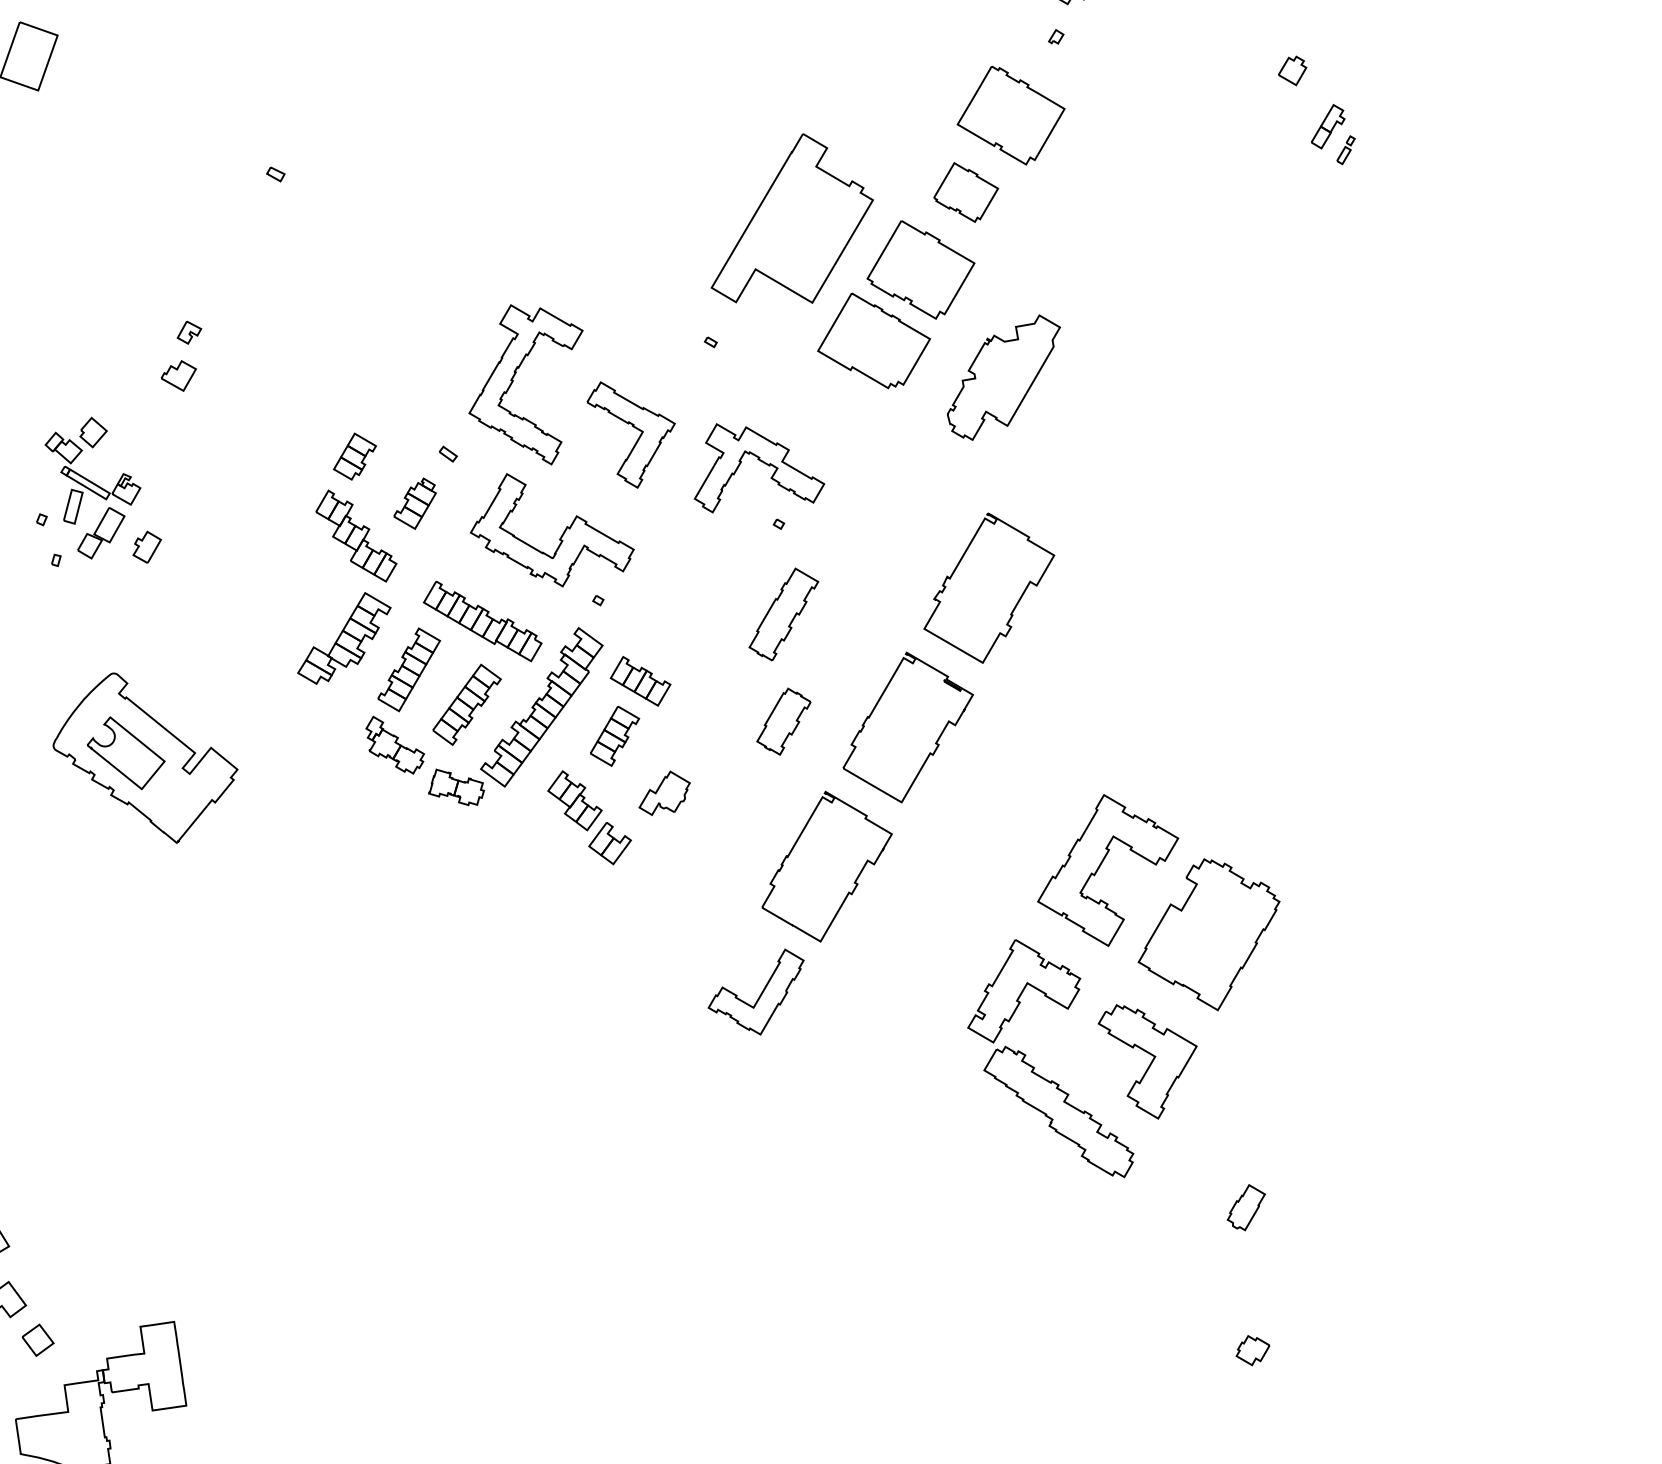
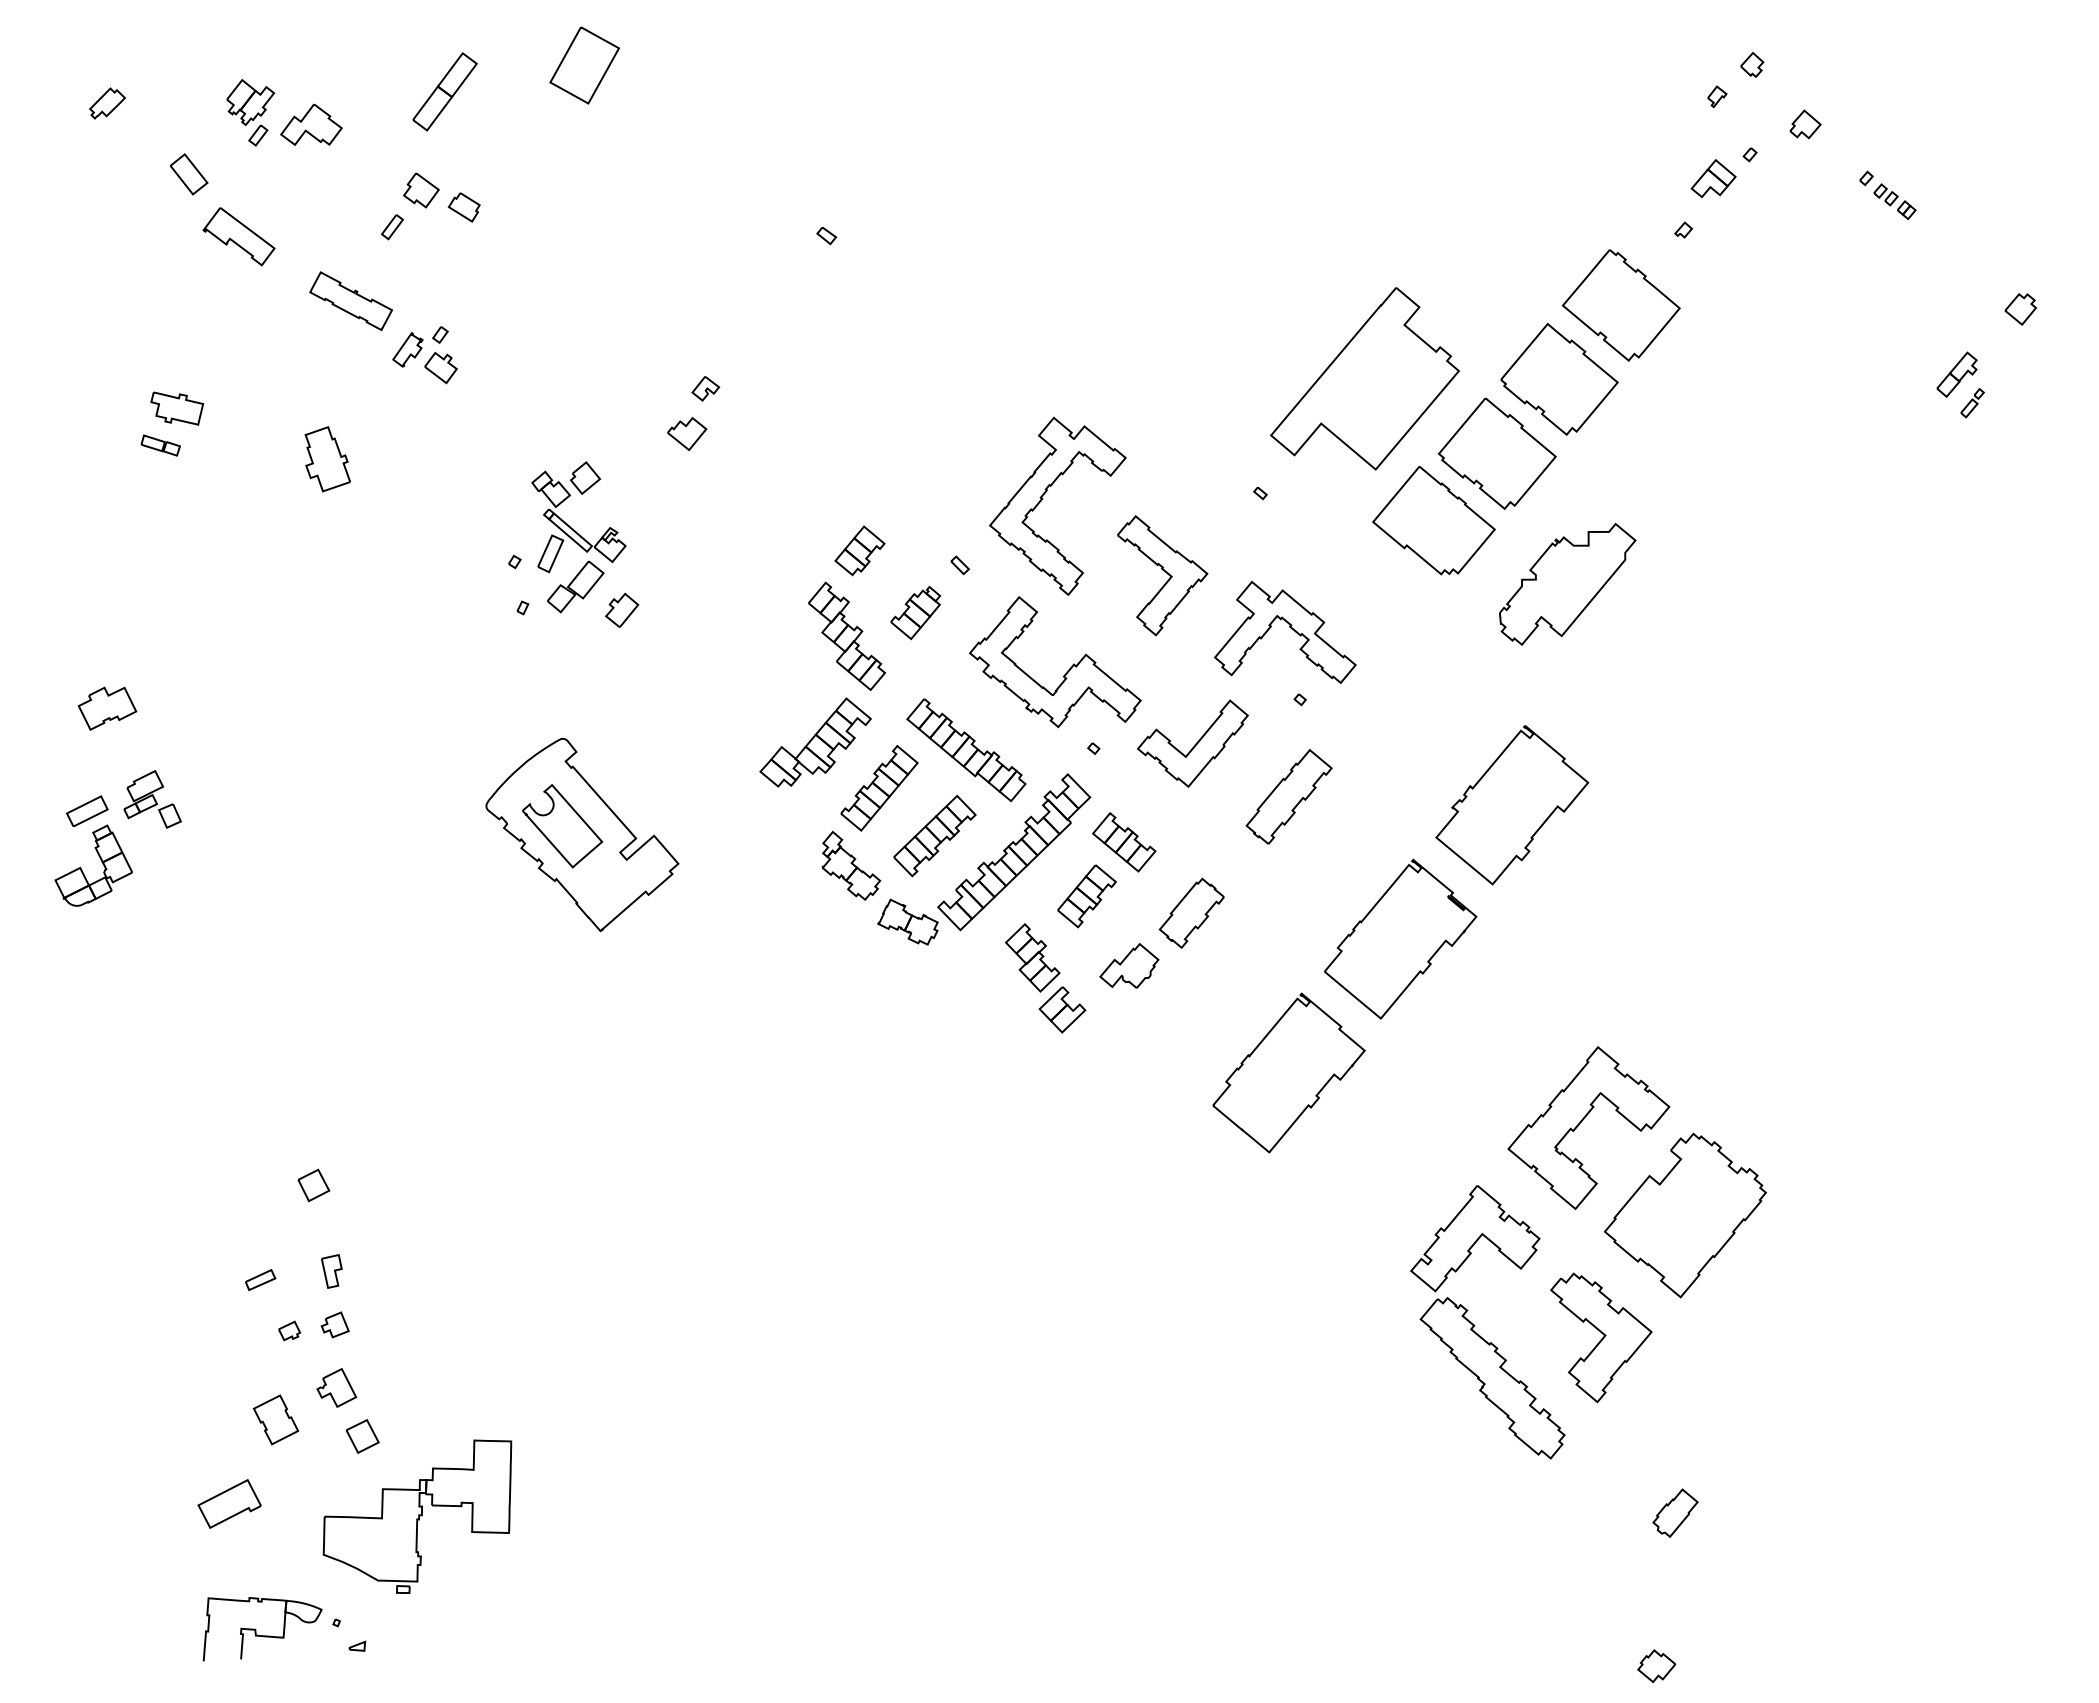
part: (1292, 71) -> (2020, 309), moved
part: (965, 192) -> (1559, 379), size x1.67
part: (783, 721) -> (1191, 912), moved
part: (757, 994) -> (1192, 743), moved

